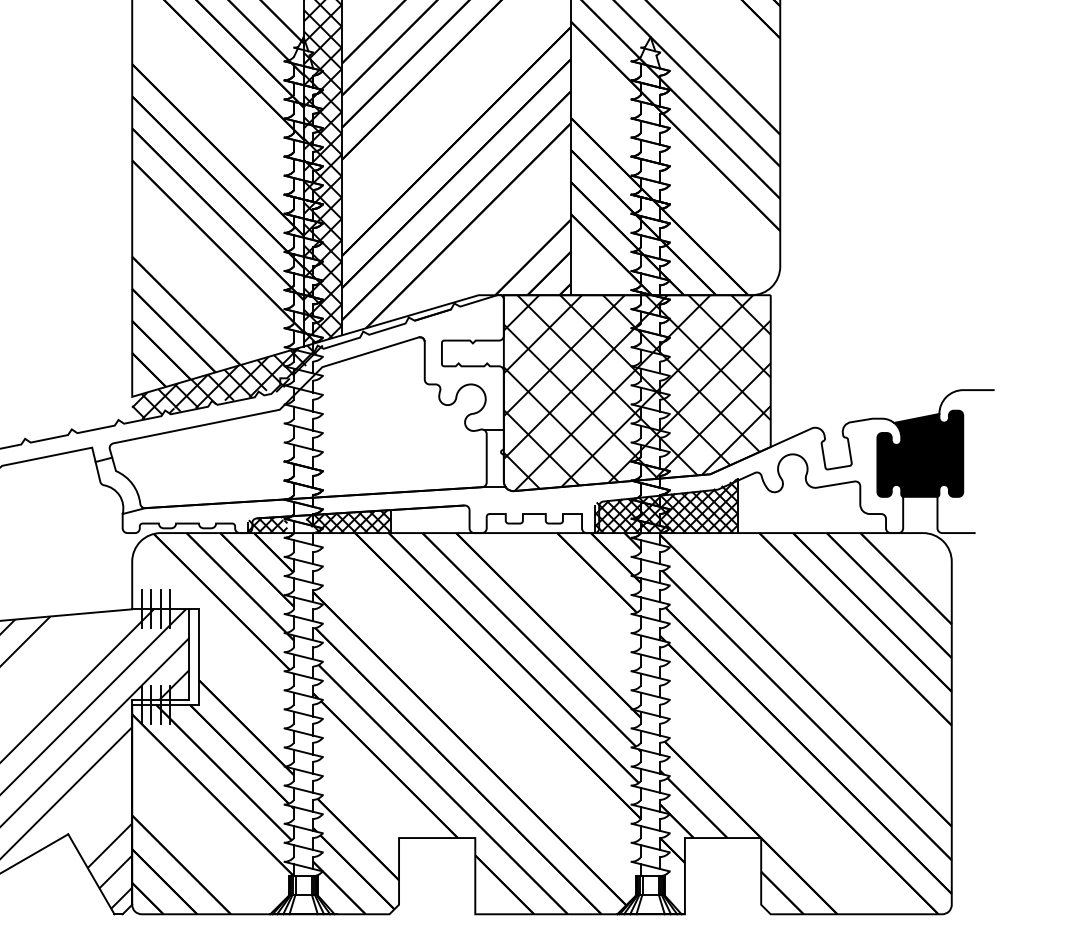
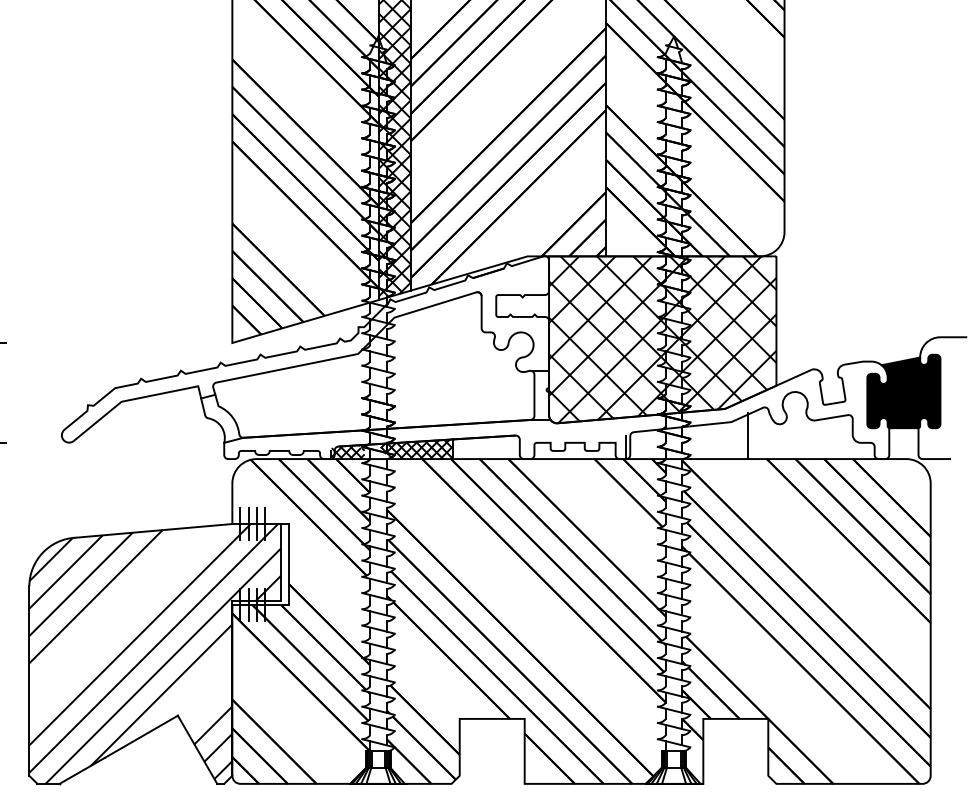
hatch: (227, 382) -> (313, 330), removed
hatch: (666, 506) -> (687, 436), removed

